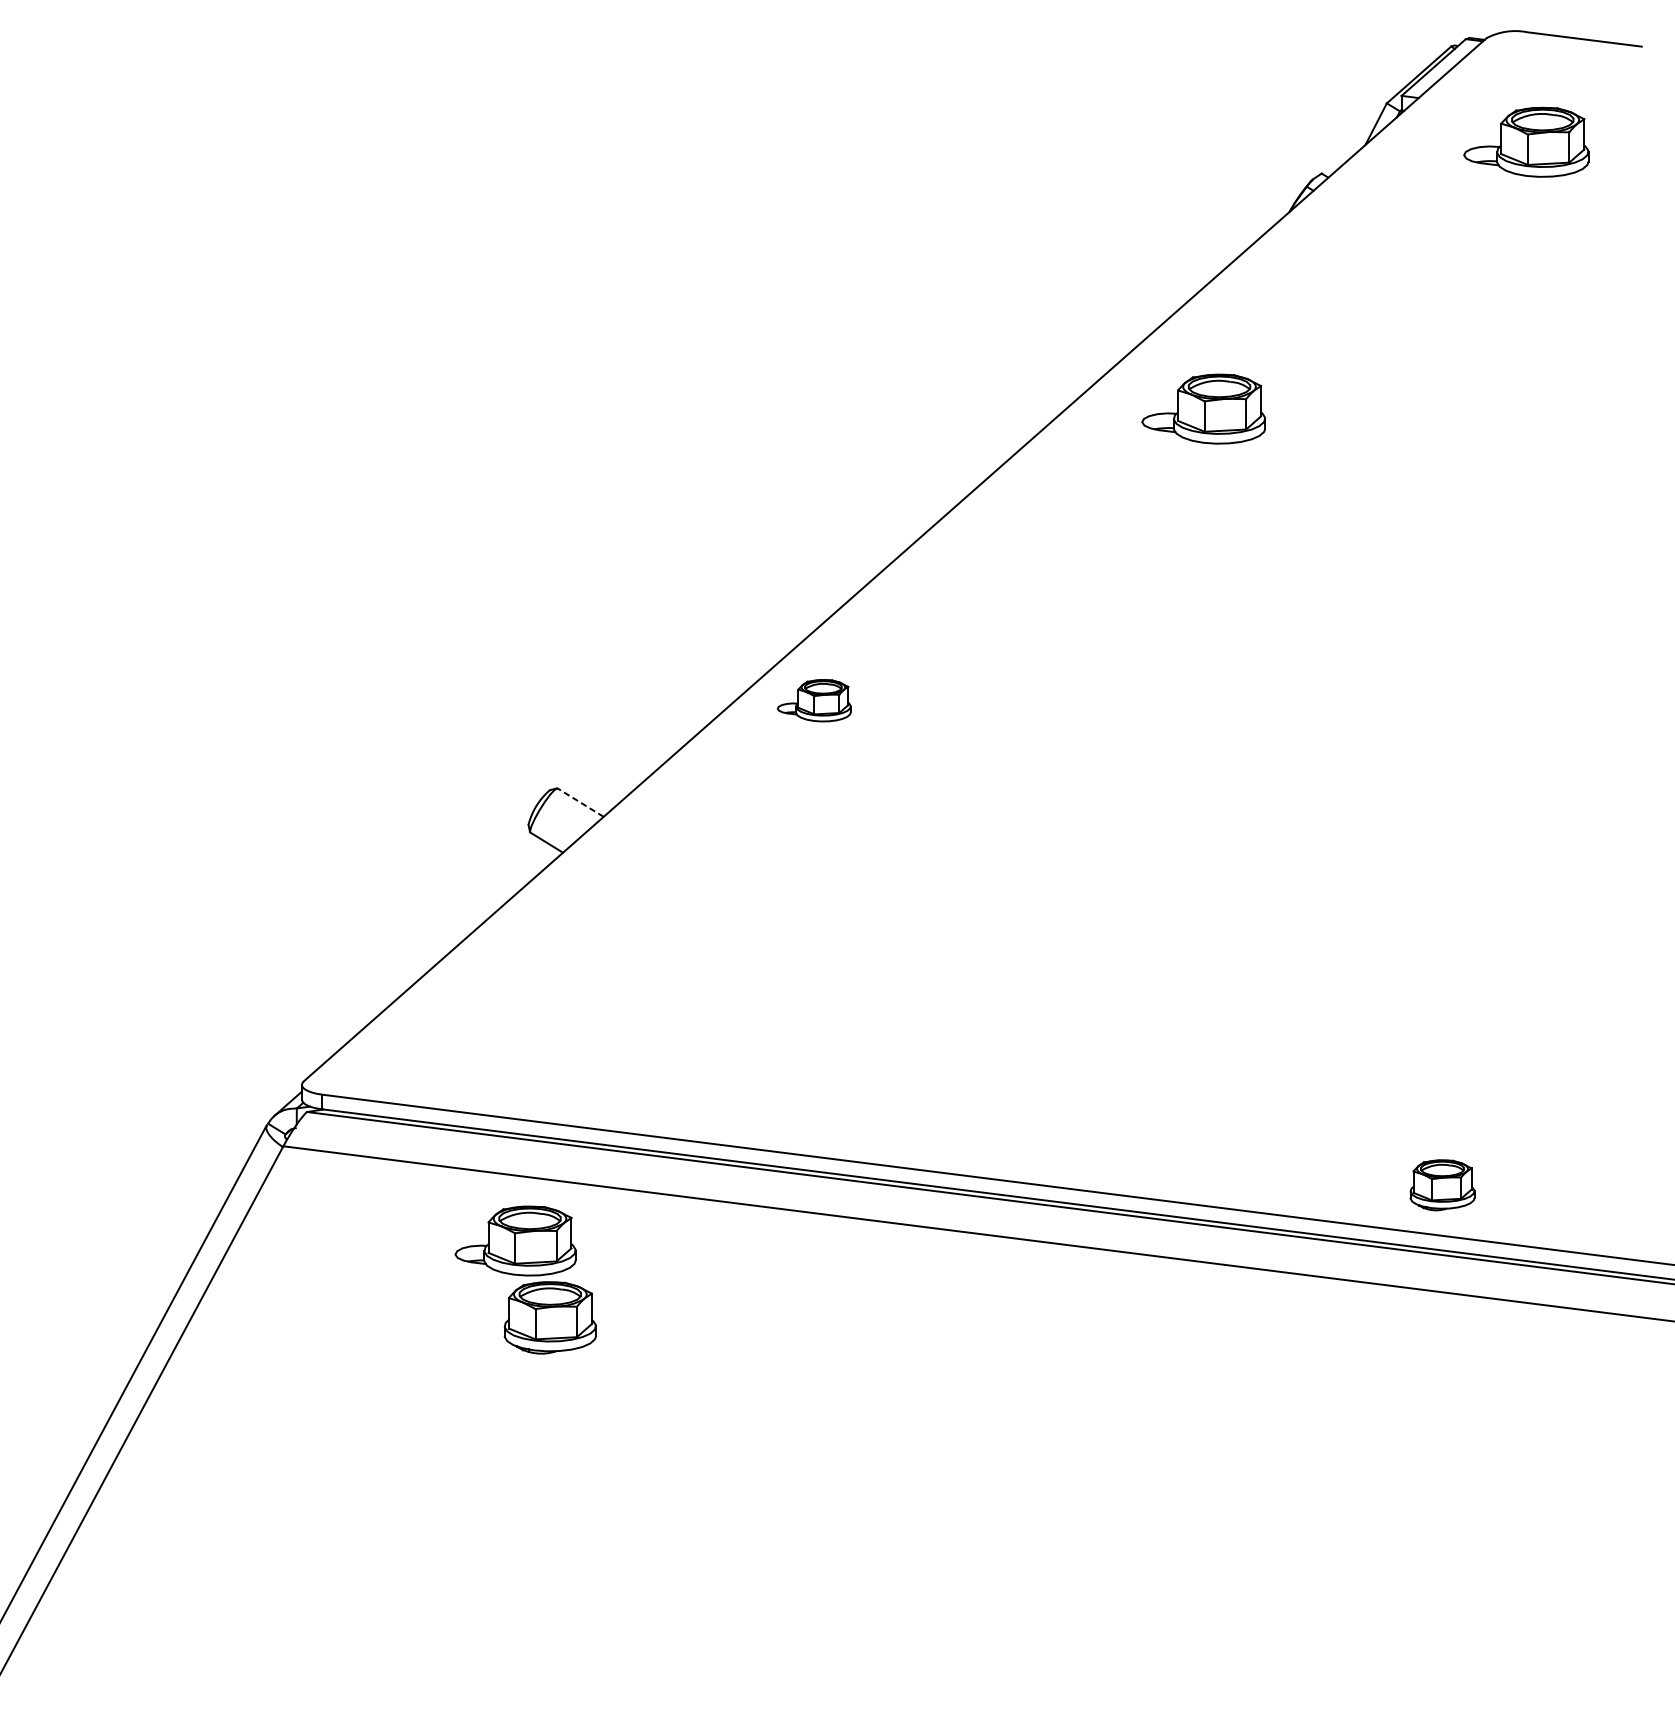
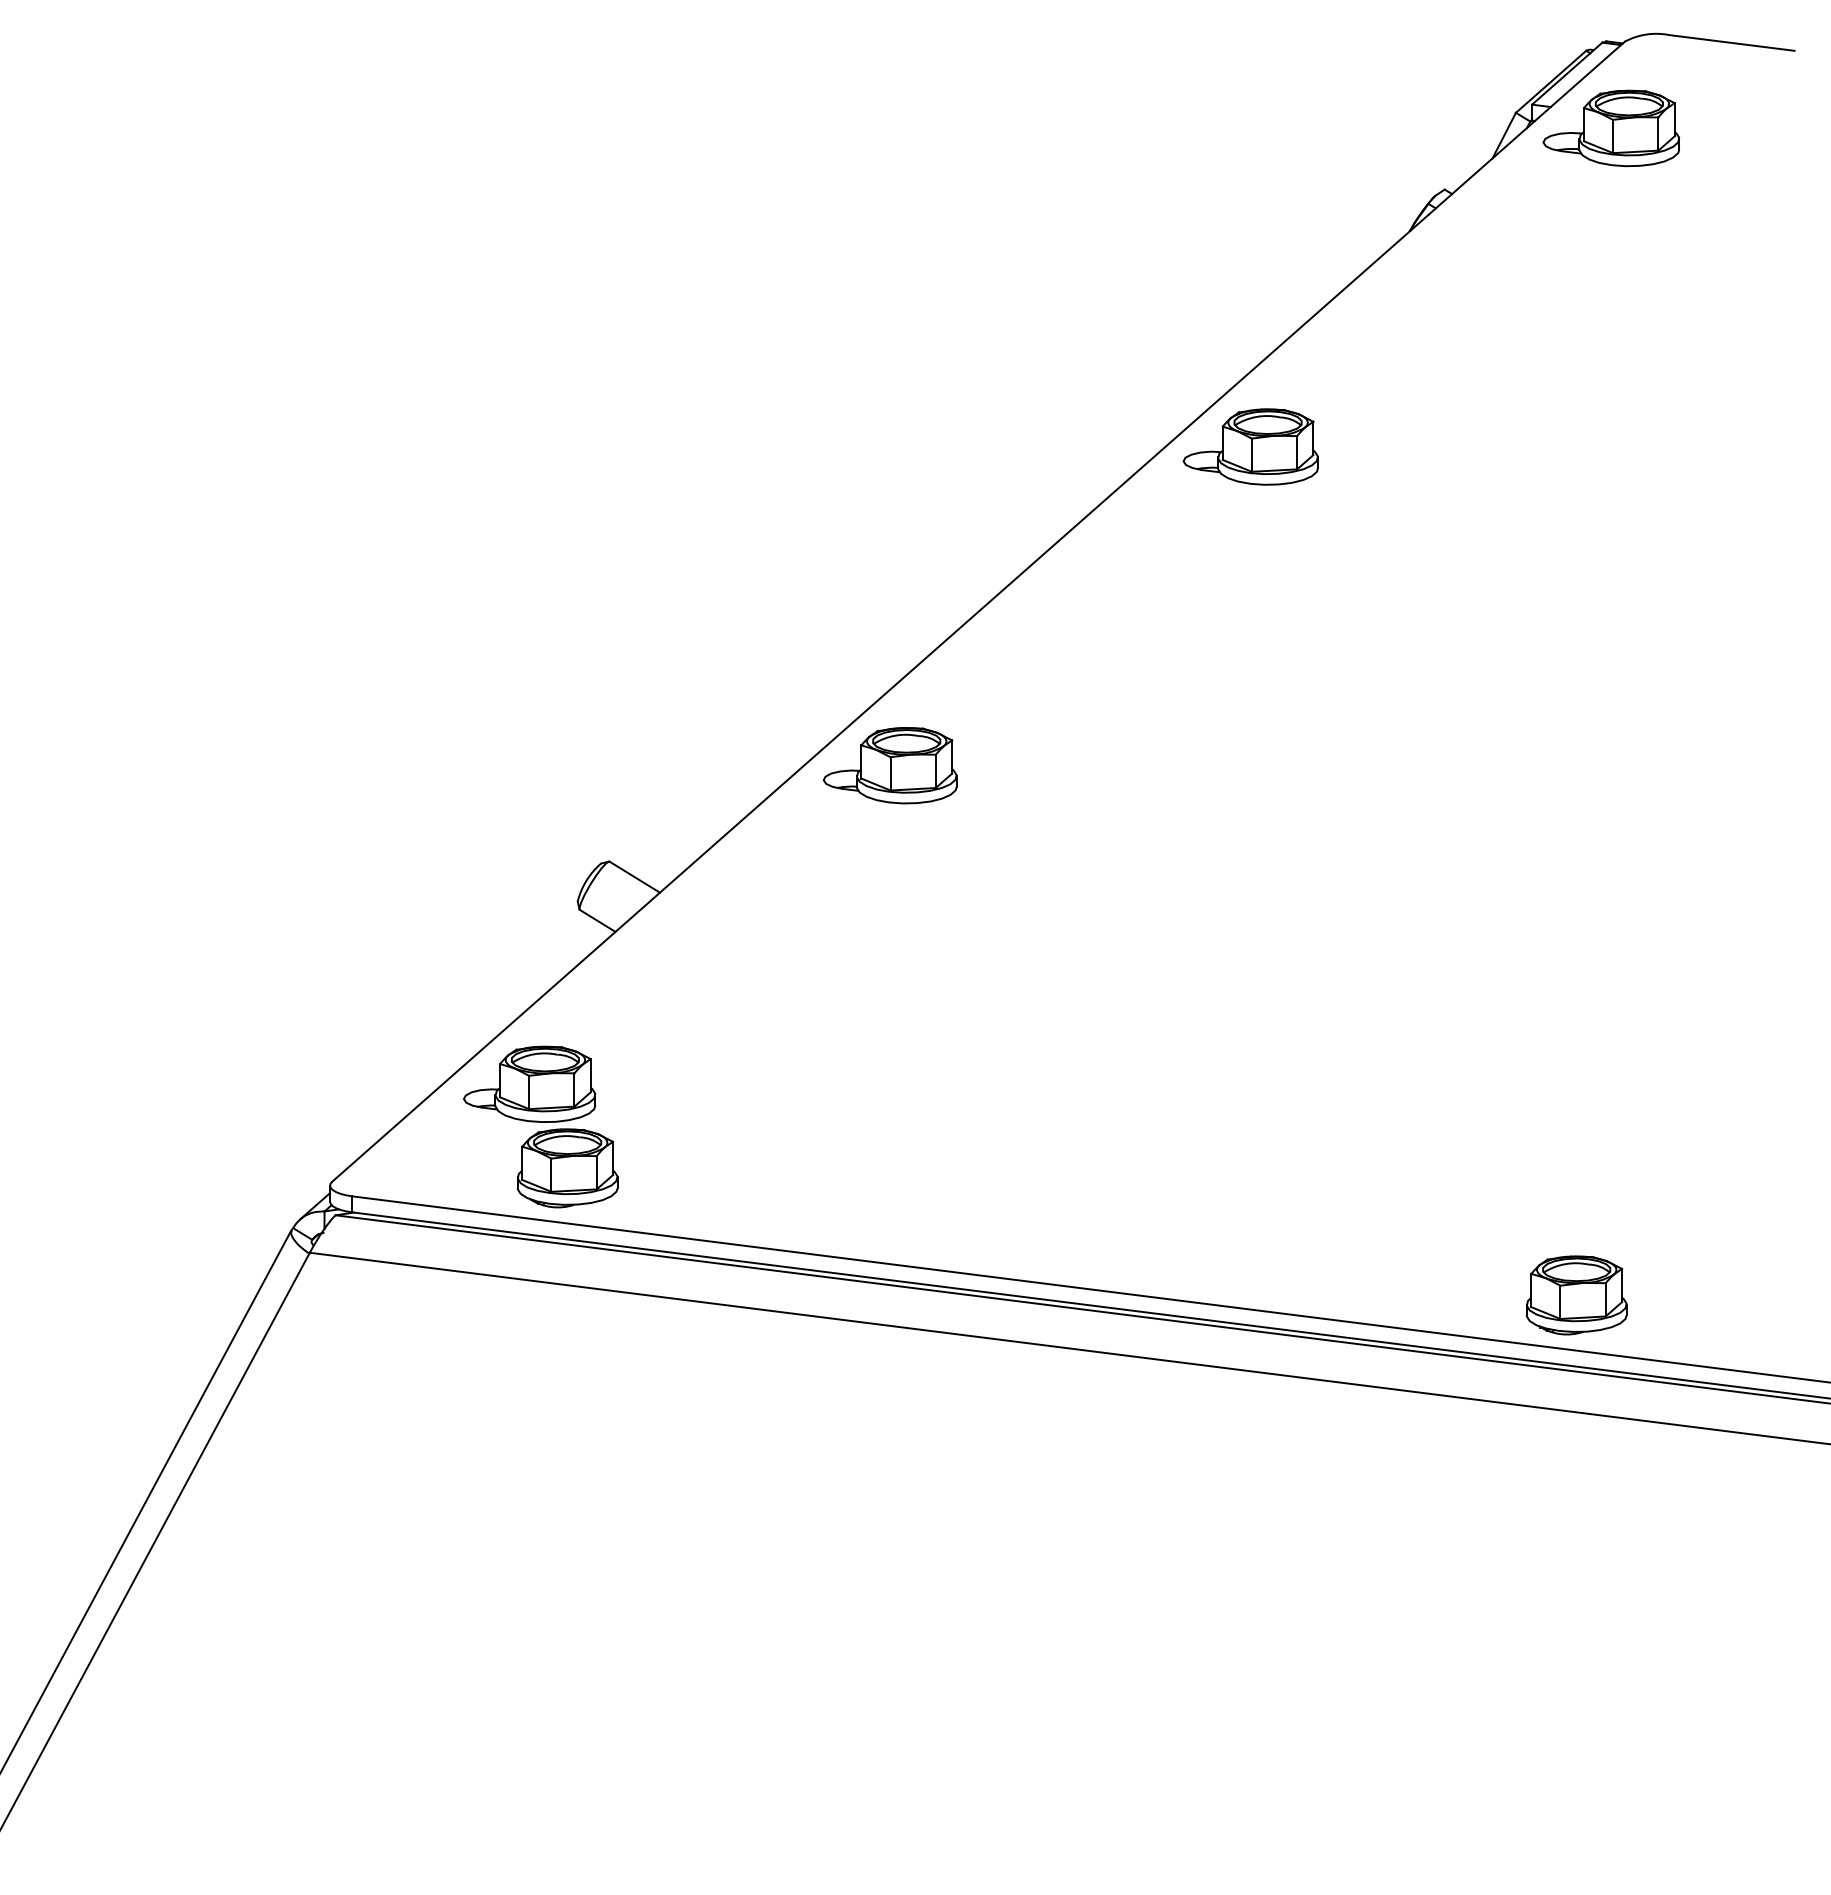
part: (1526, 142) -> (1611, 128), moved
part: (1203, 408) -> (1250, 446), moved
part: (813, 700) -> (889, 765), size x1.67
line: (580, 802) -> (634, 877), dashed -> solid
part: (1442, 1185) -> (1576, 1295), size x1.43
part: (525, 1279) -> (540, 1126), moved

